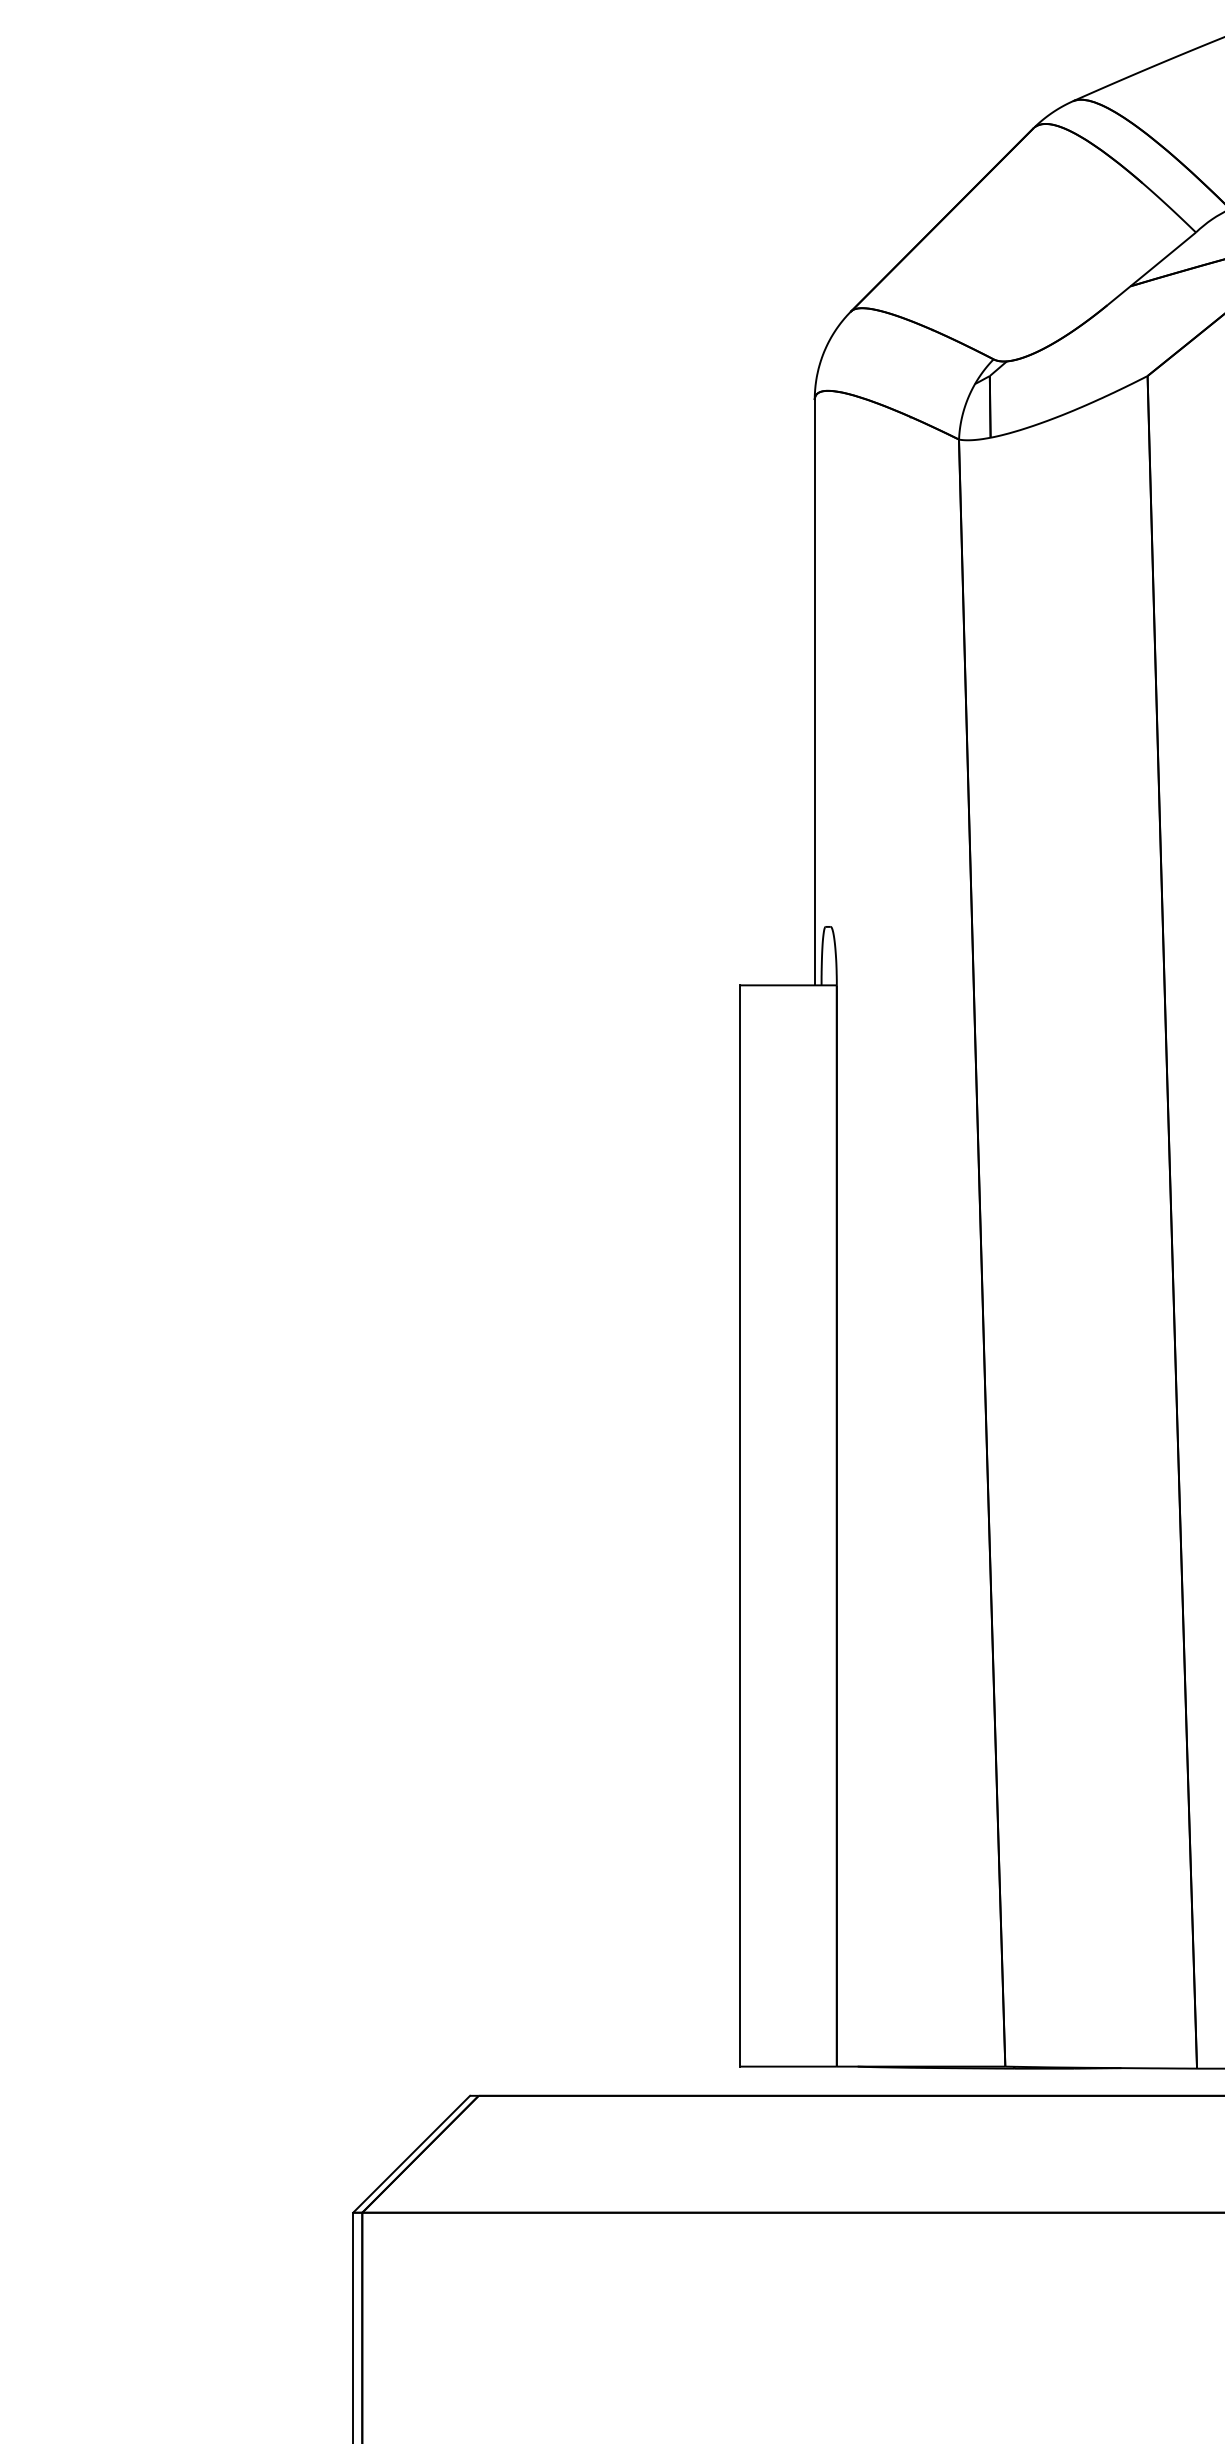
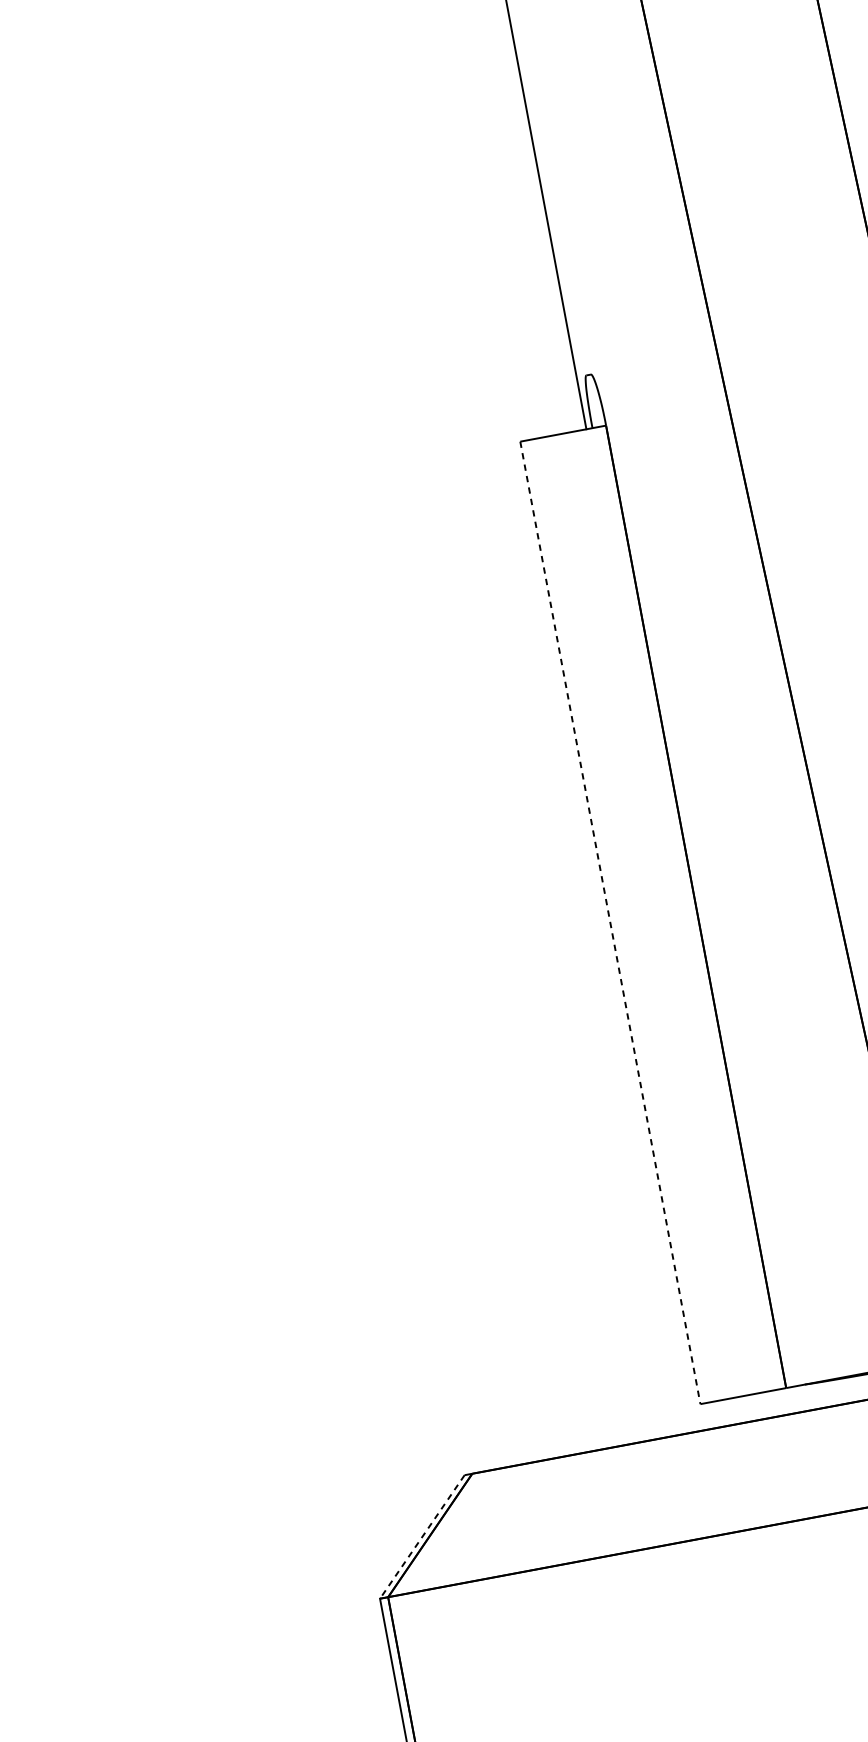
line: (740, 1525) -> (610, 922), solid -> dashed
line: (411, 2154) -> (422, 1537), solid -> dashed

